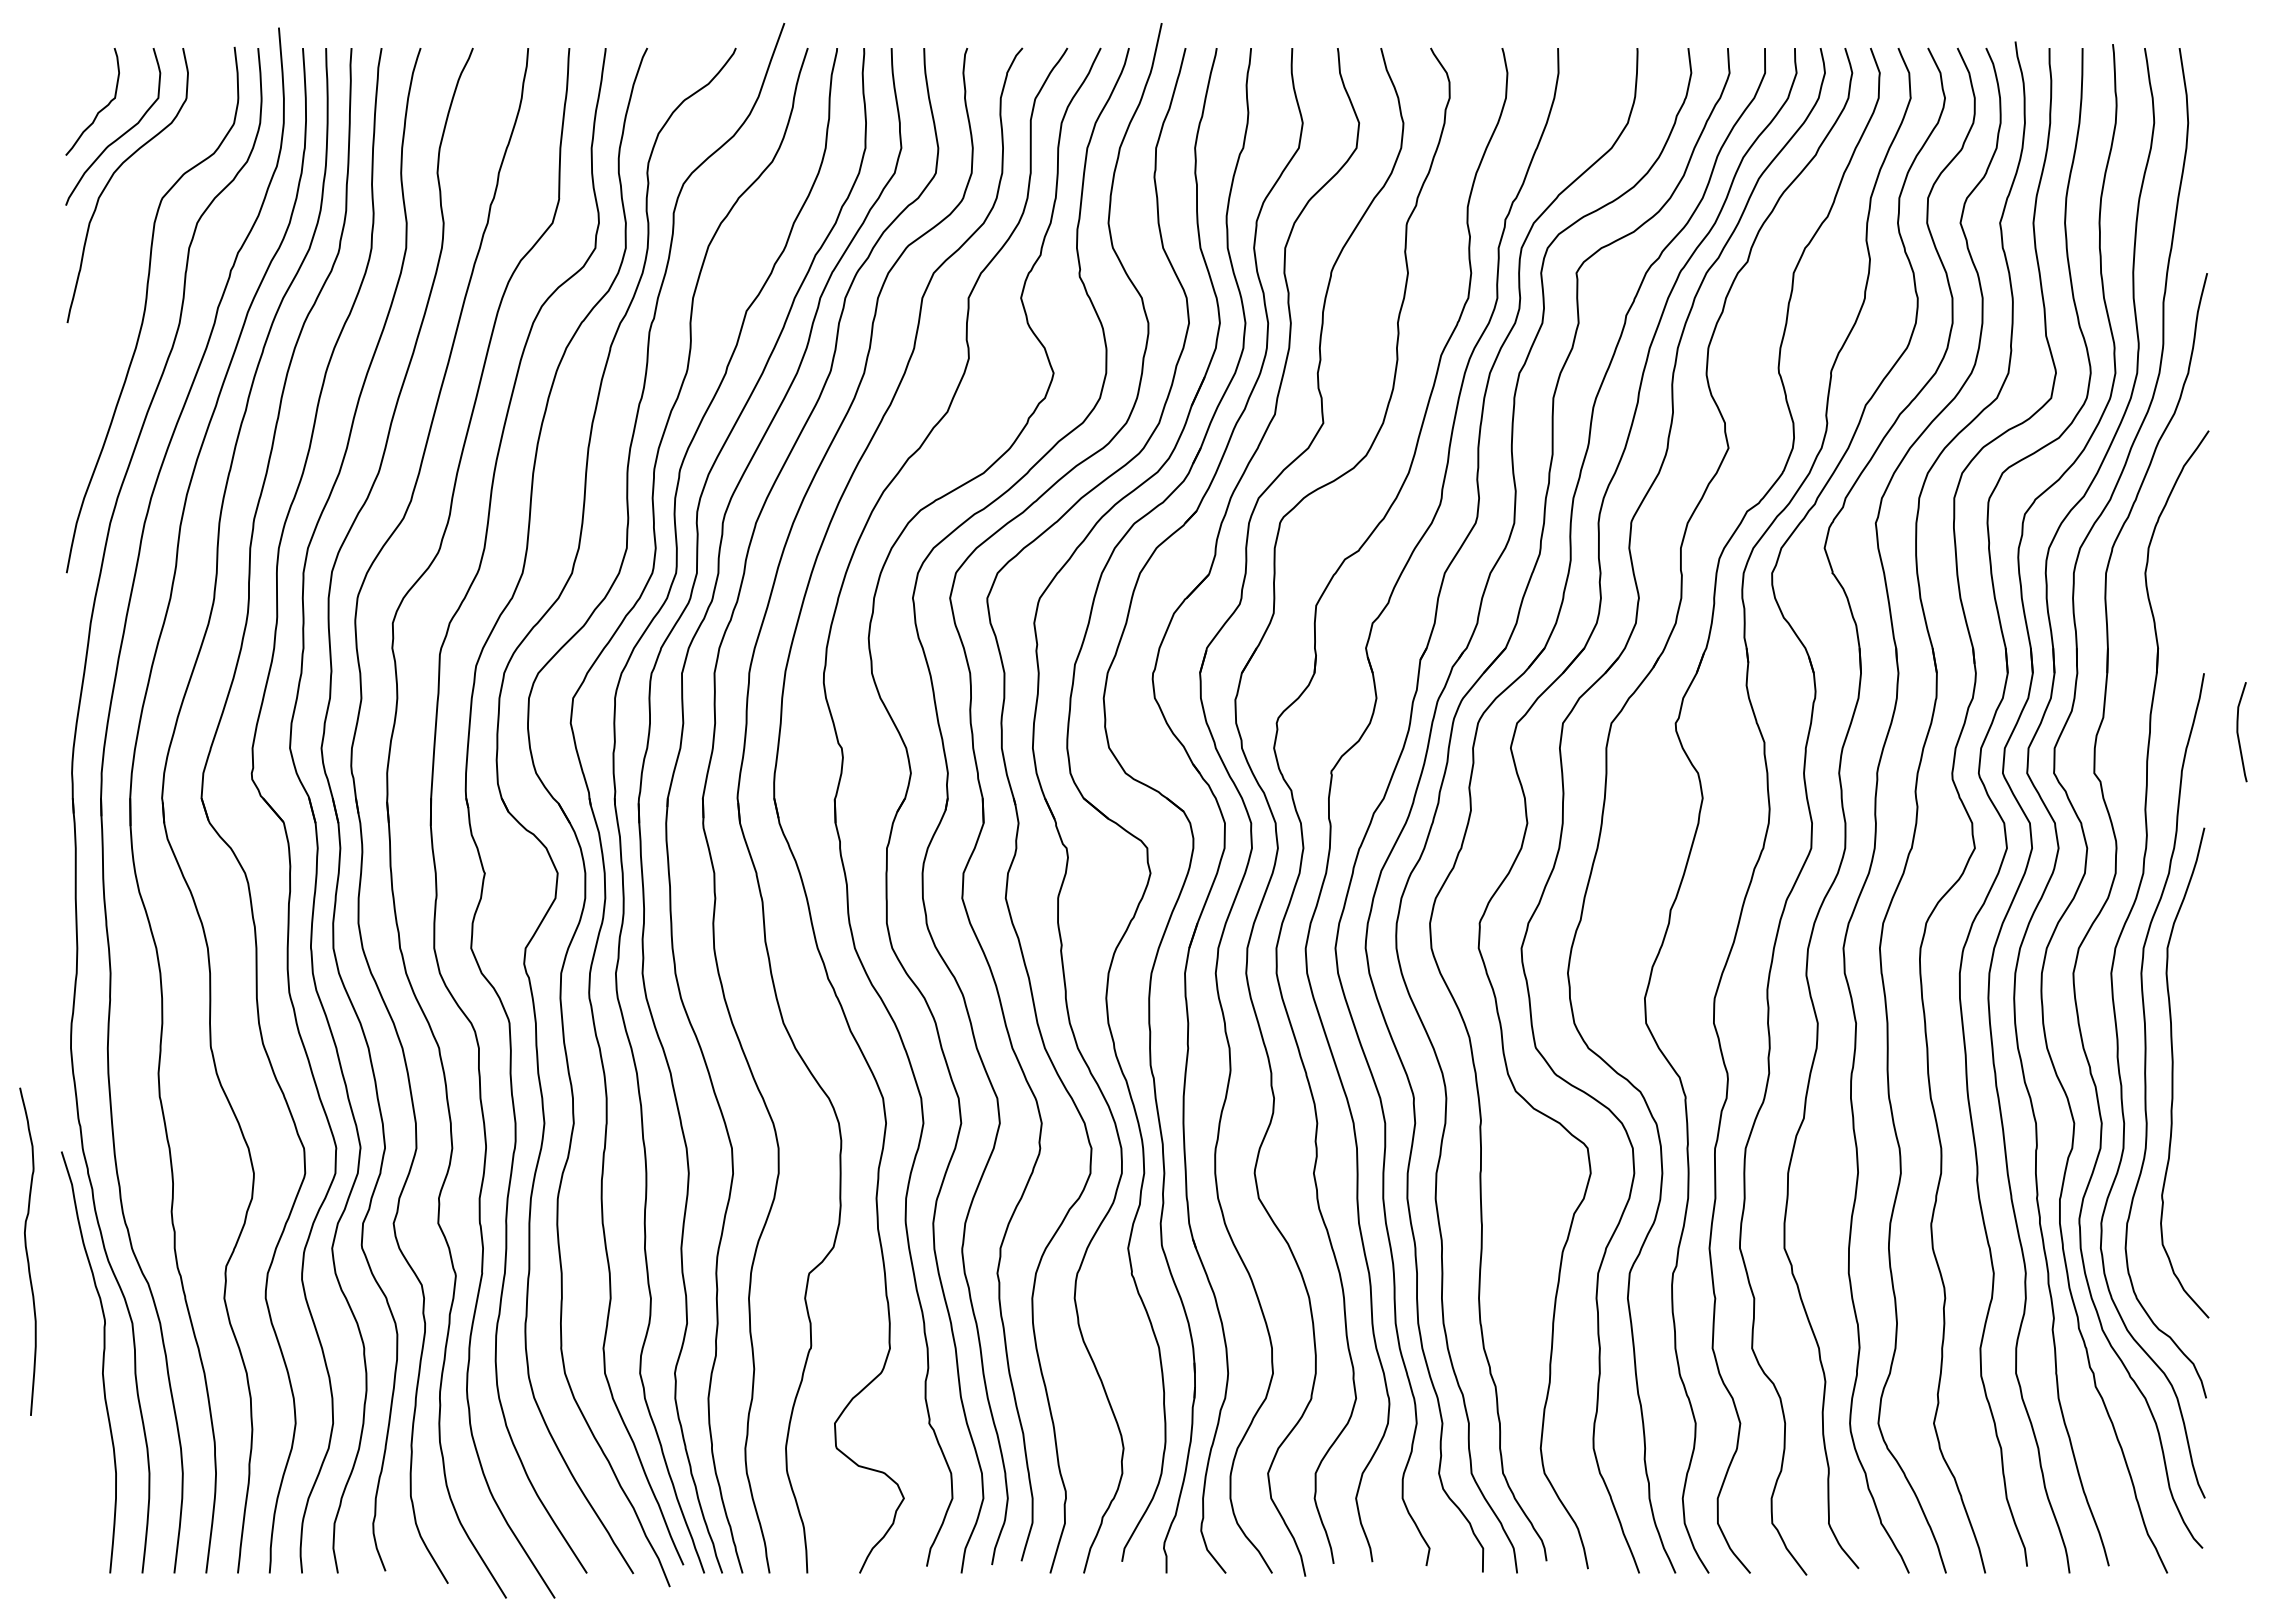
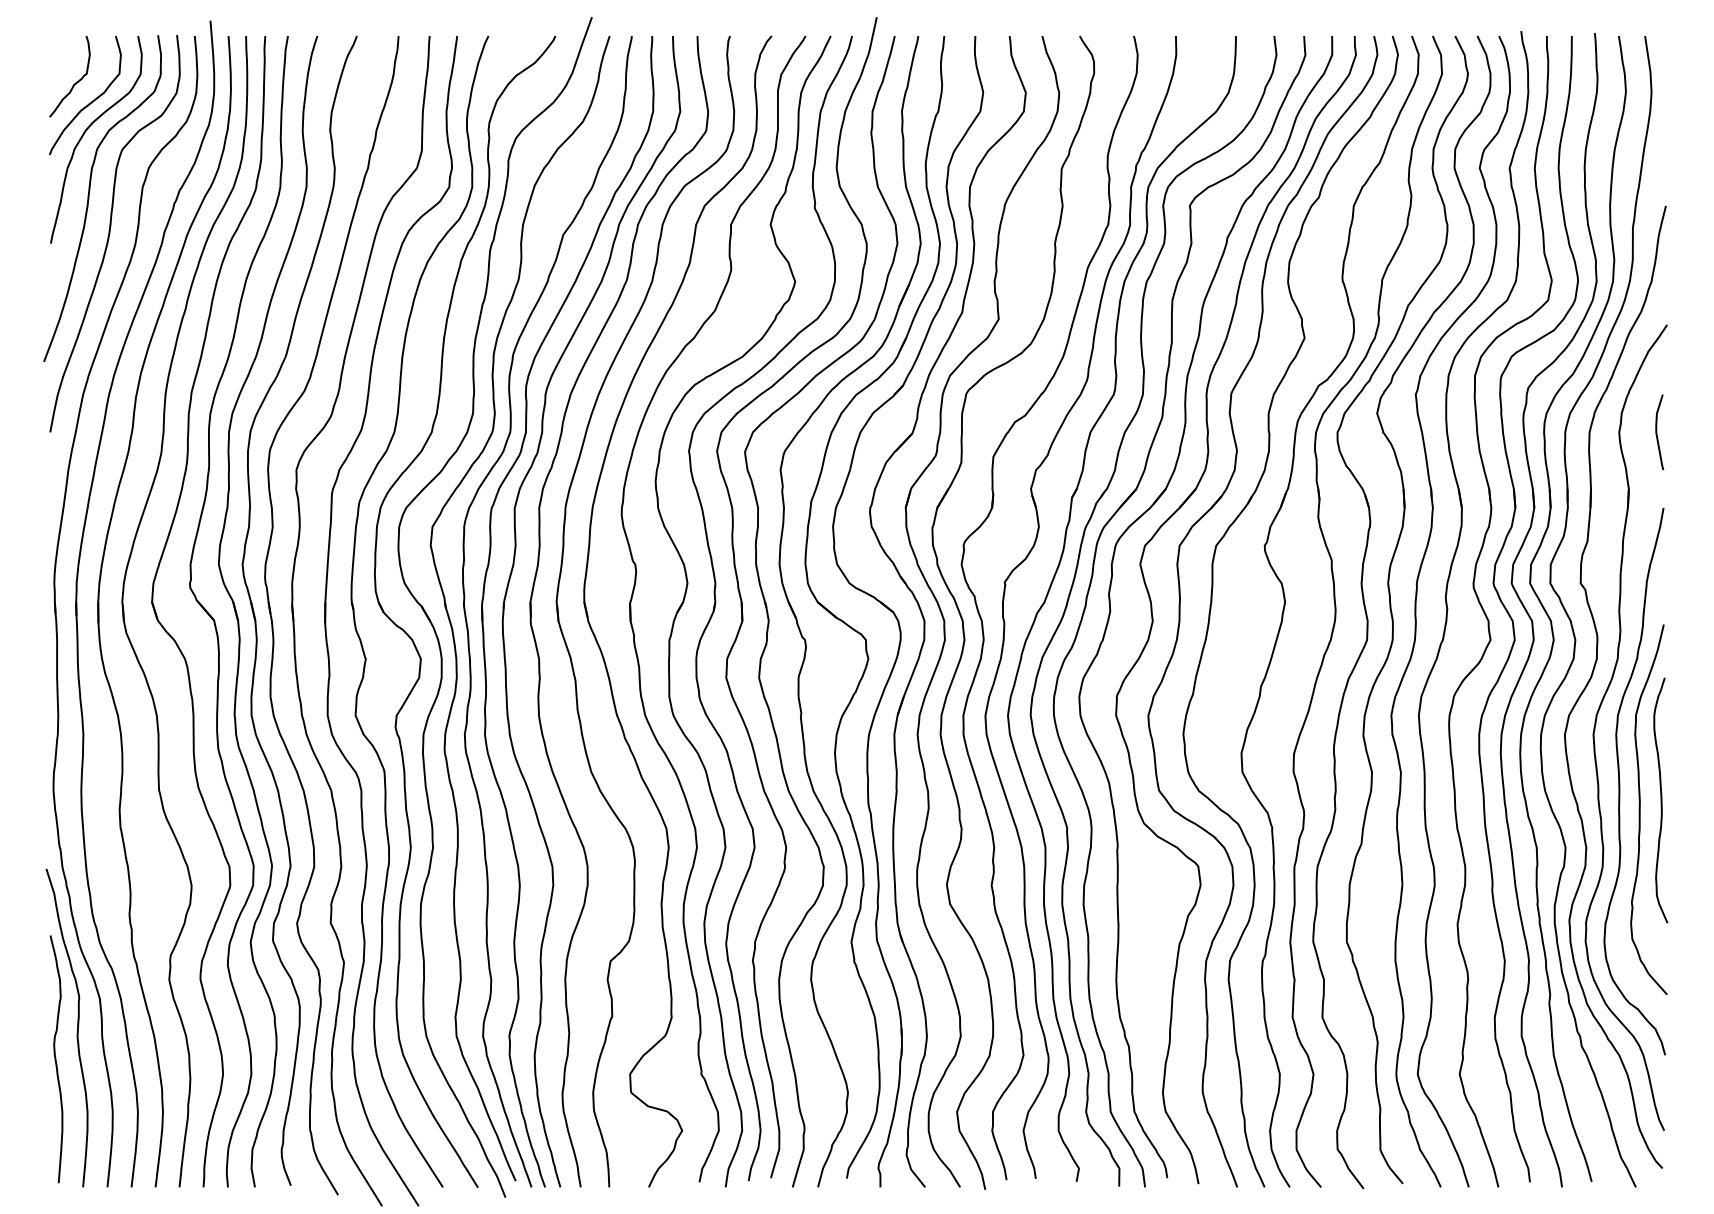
curve: (118, 263) -> (89, 198), added
curve: (2238, 732) -> (1657, 432), moved
curve: (2200, 1060) -> (1660, 800), added
curve: (27, 1251) -> (56, 1059), moved

